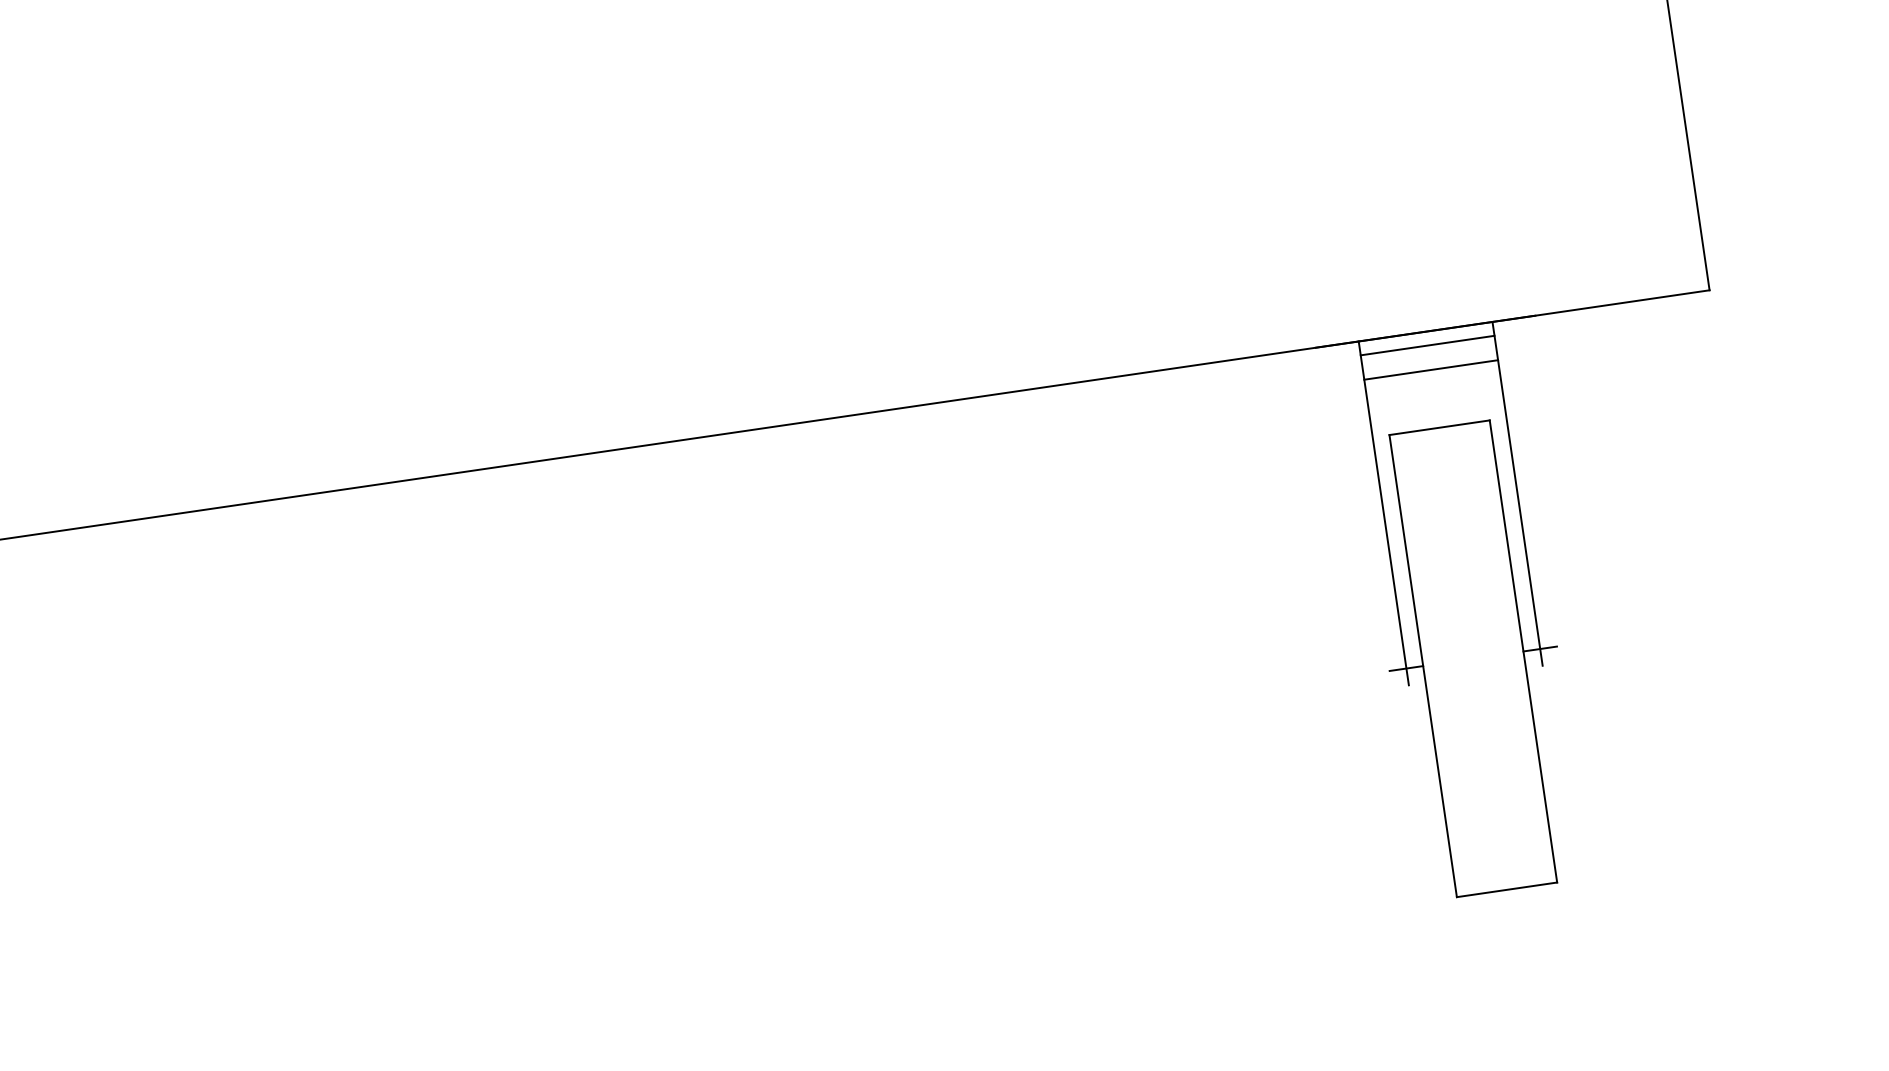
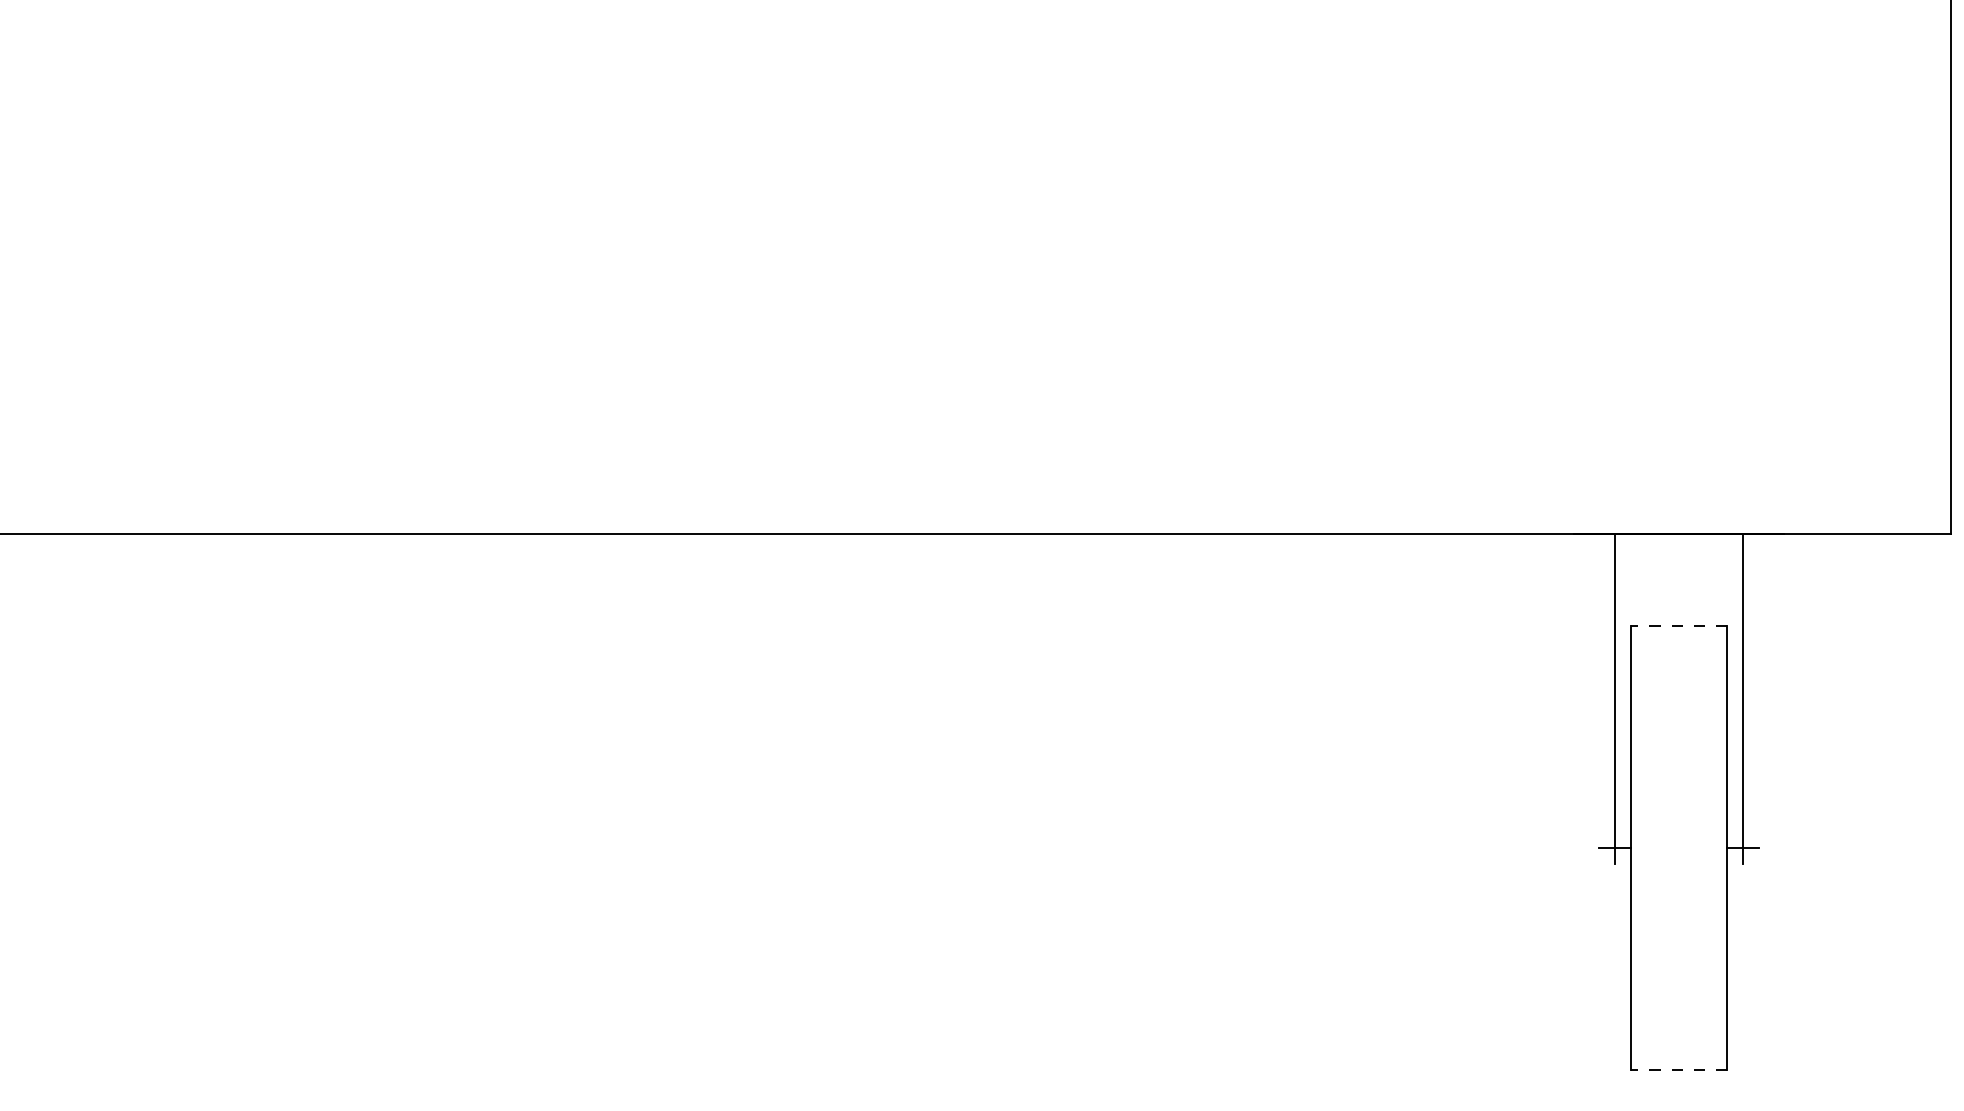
line: (1427, 345) -> (1678, 547), removed
line: (1430, 370) -> (1678, 571), removed
line: (1439, 427) -> (1678, 626), solid -> dashed
line: (1506, 889) -> (1678, 1069), solid -> dashed

